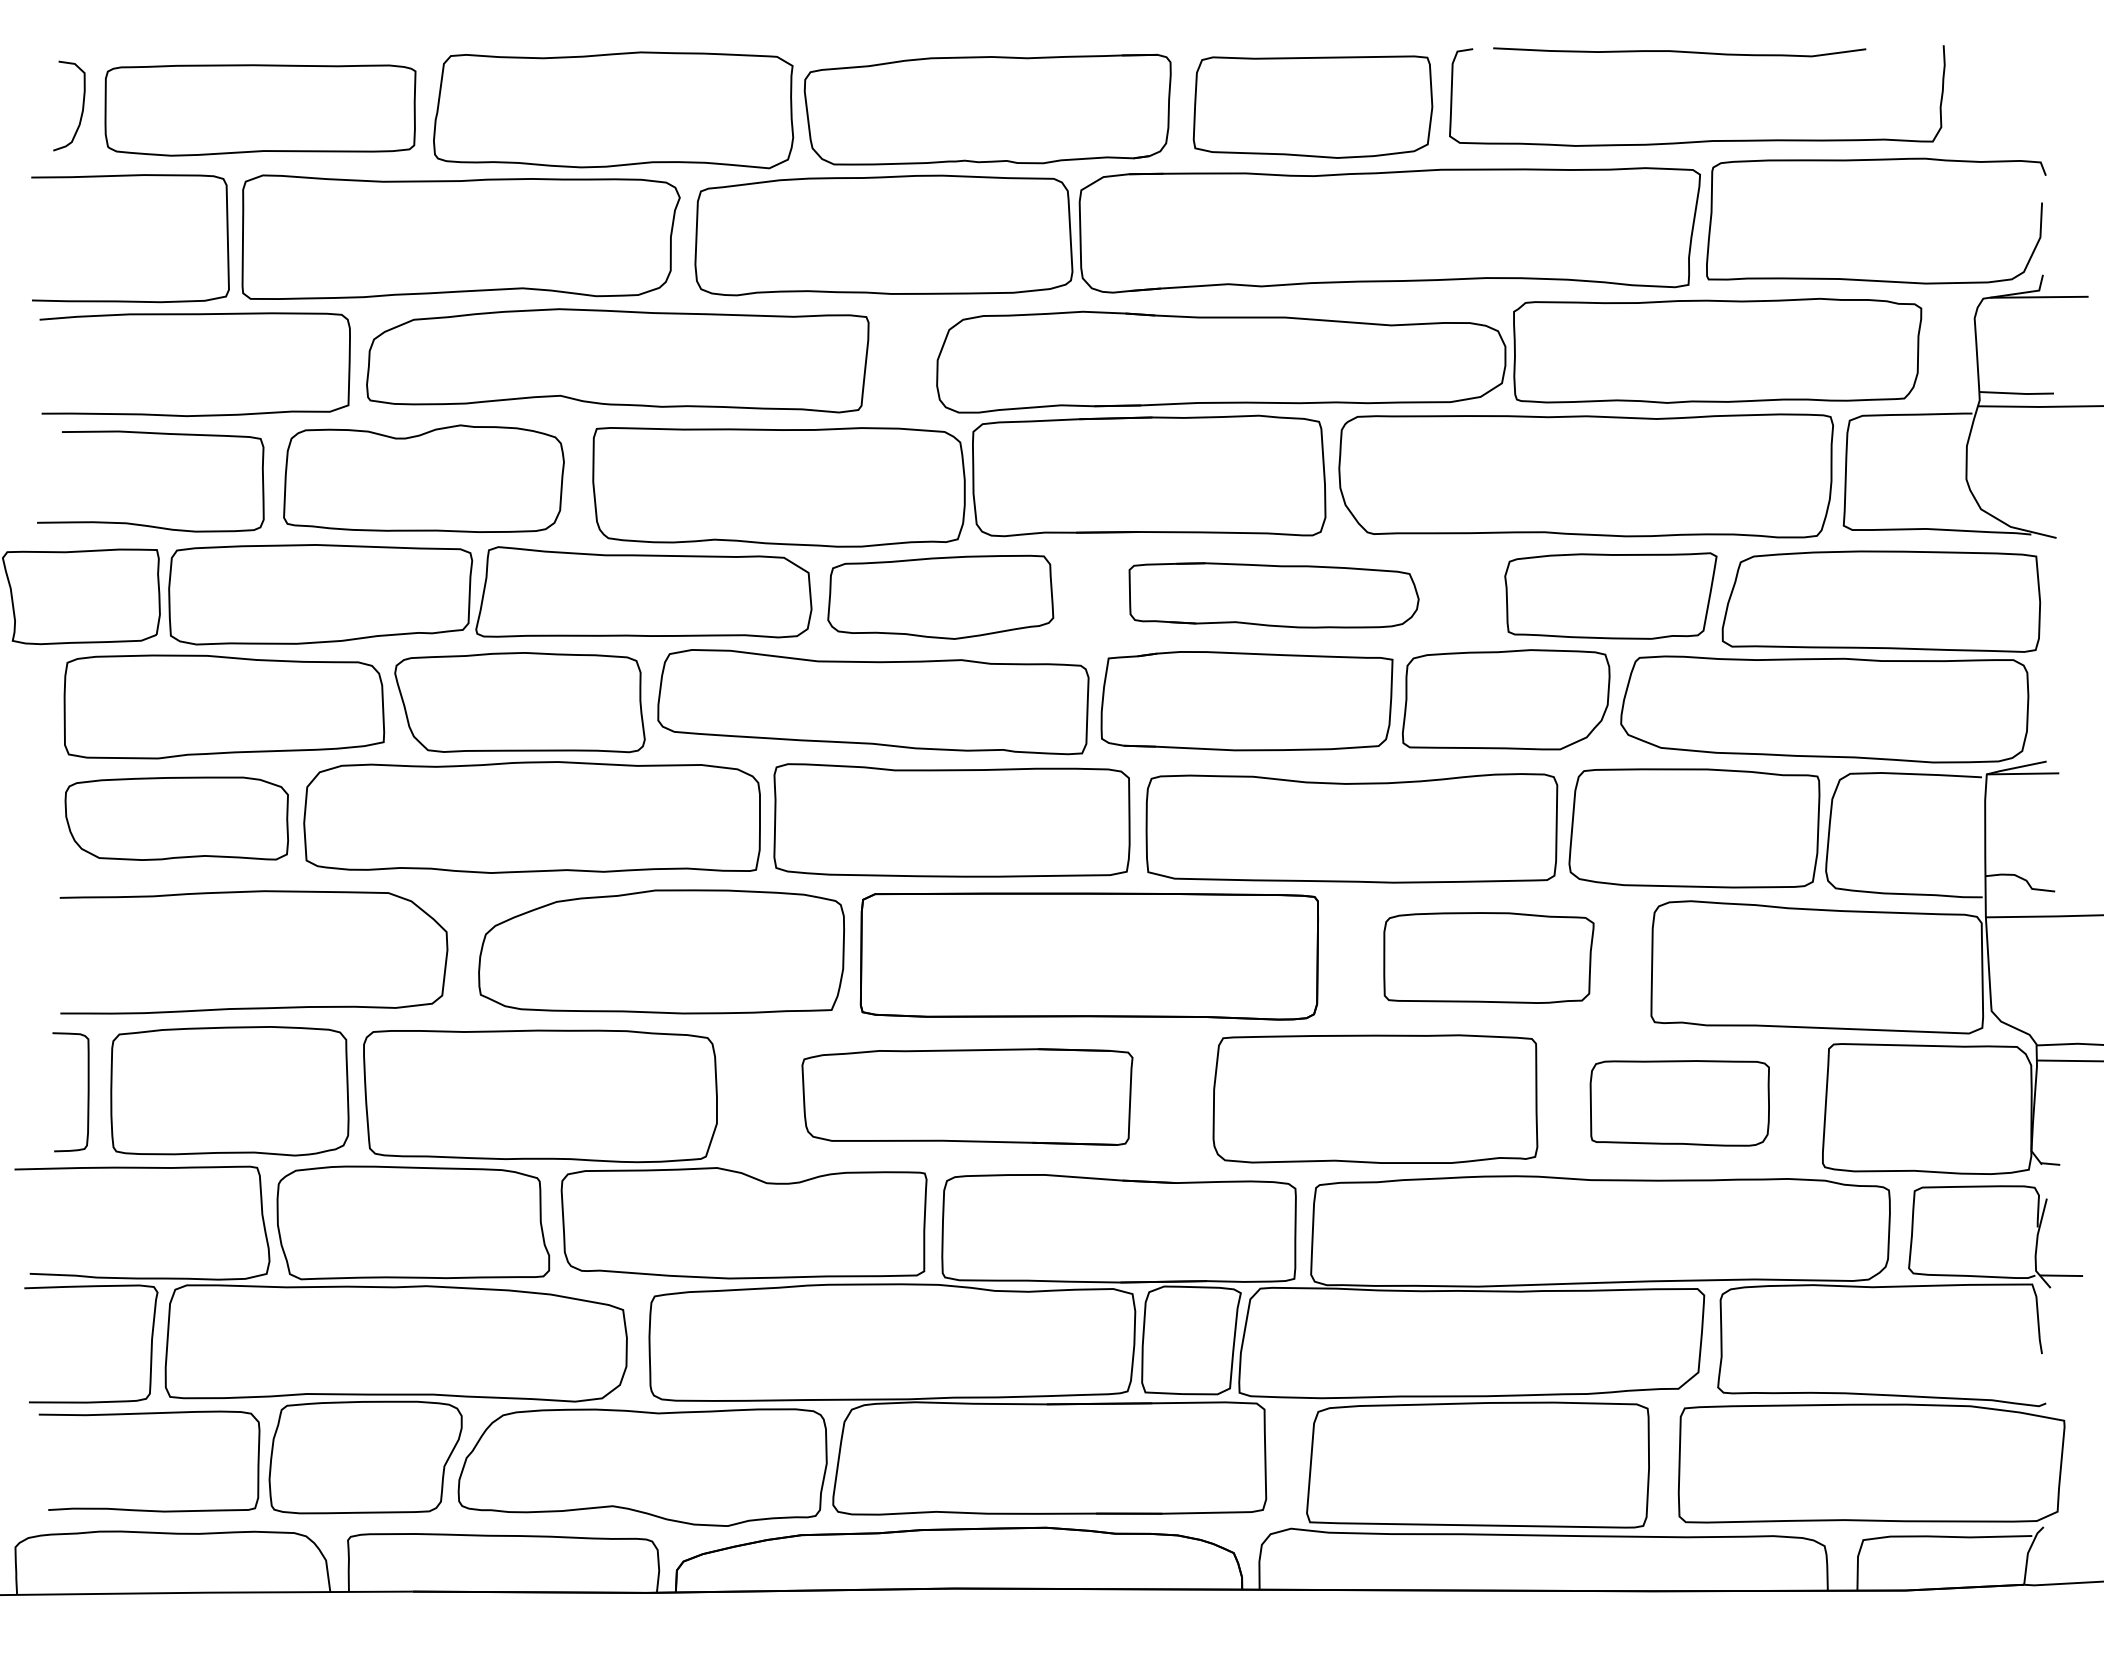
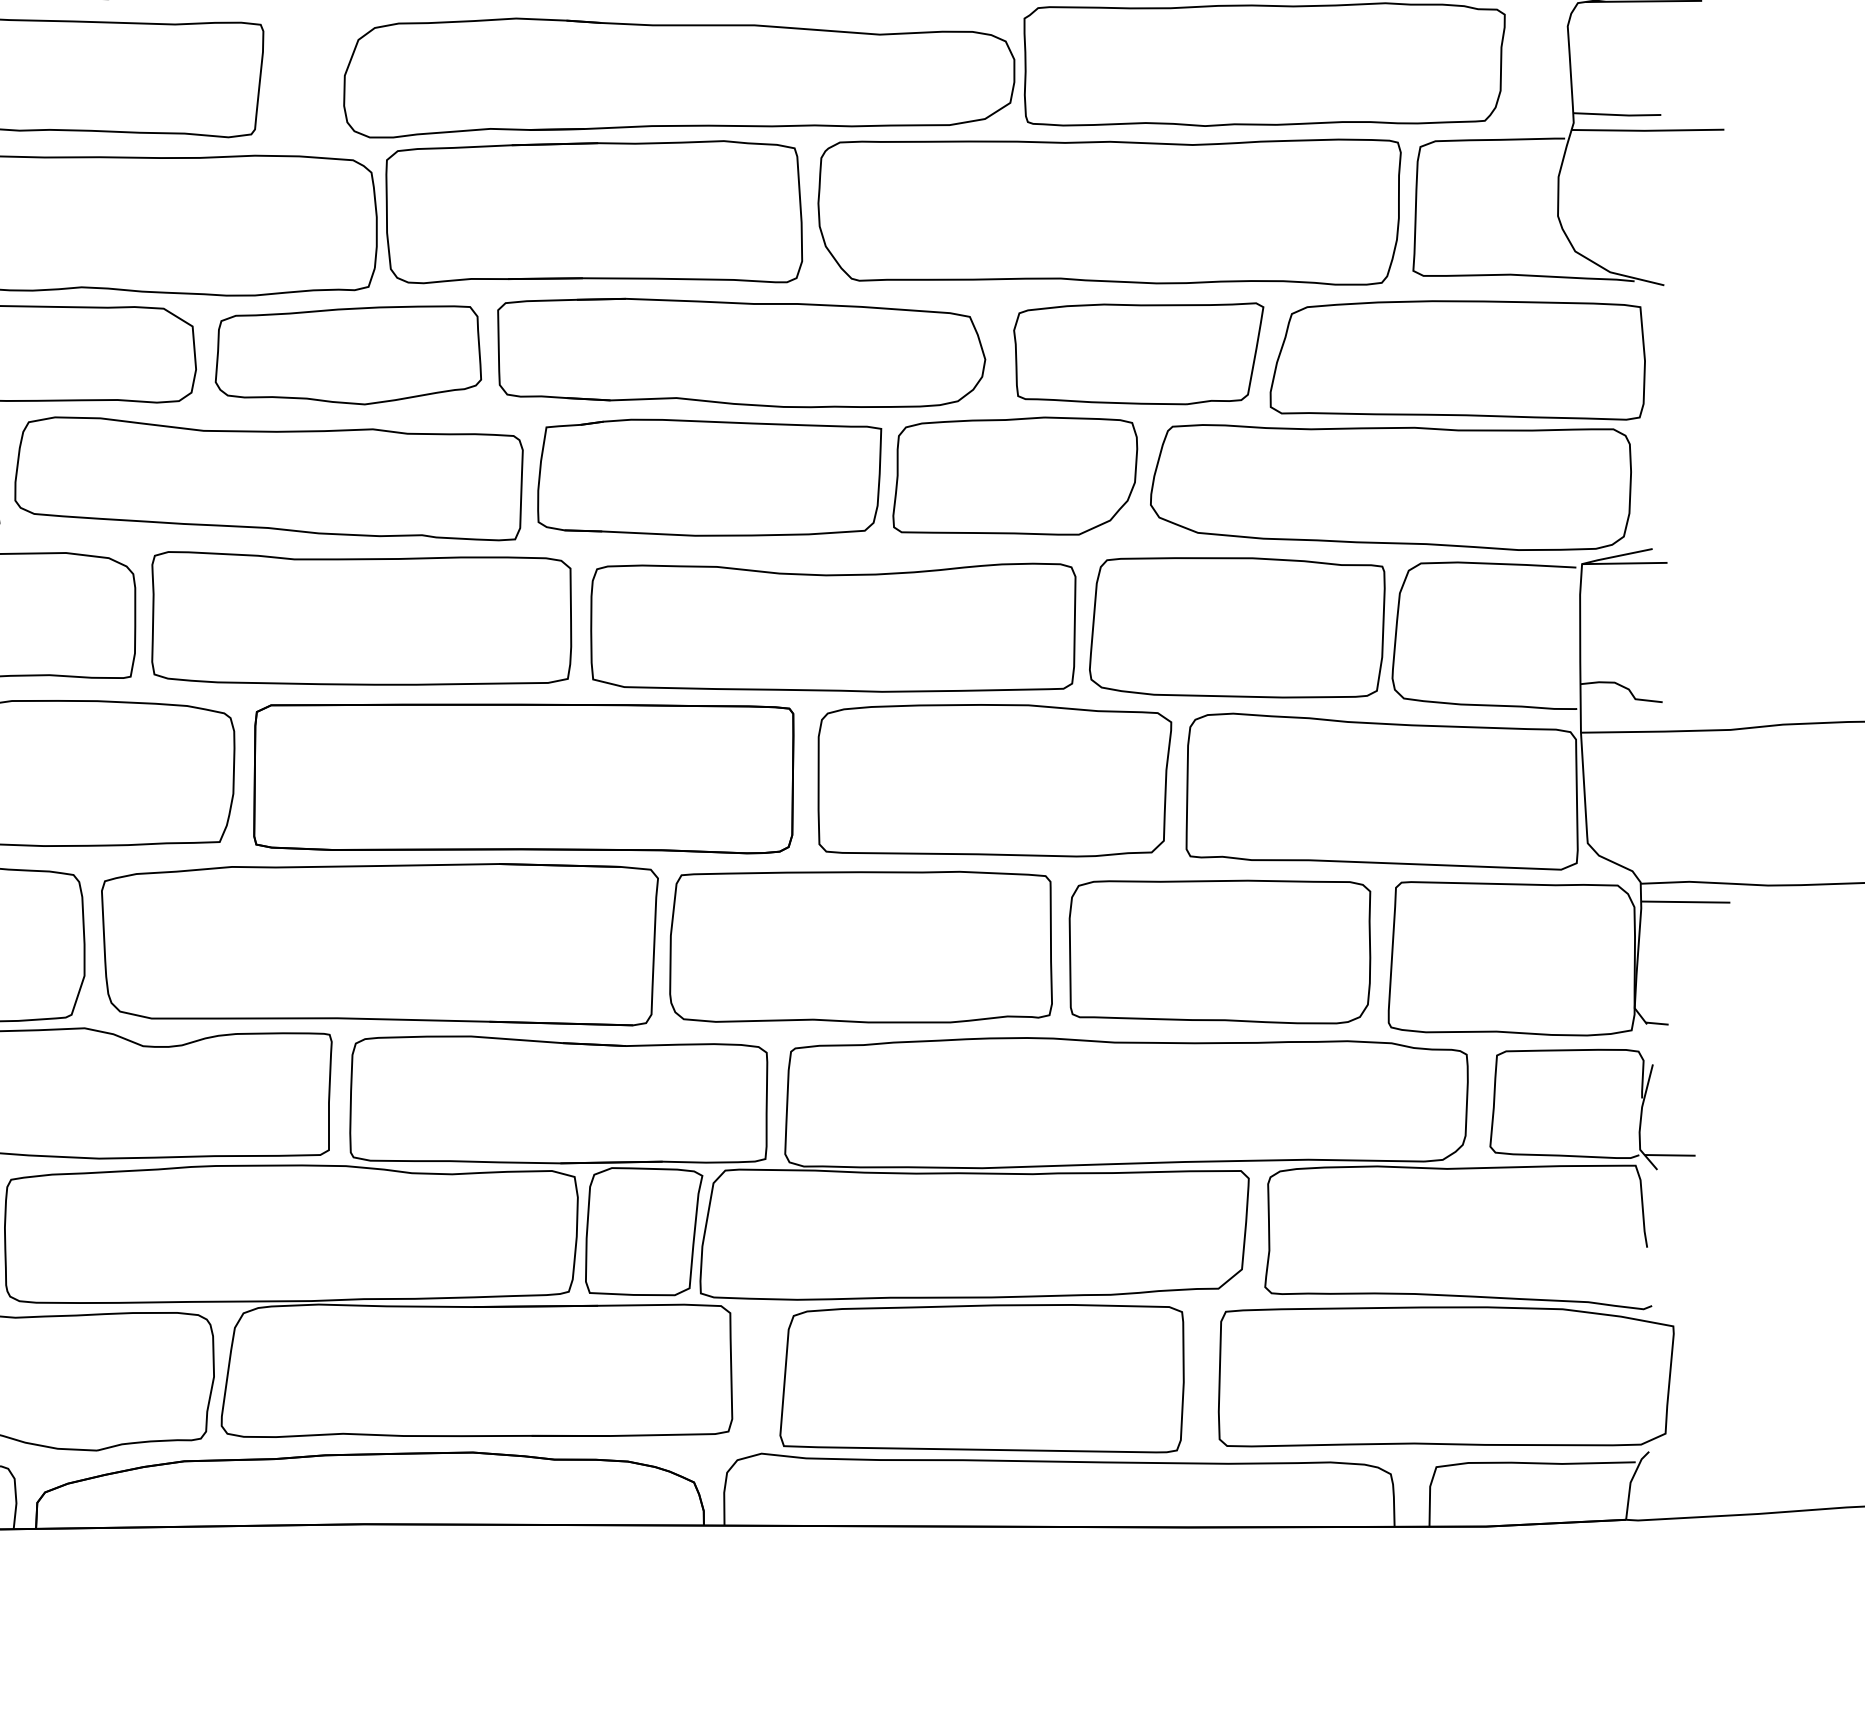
part: (1273, 595) -> (740, 353), size x1.43
part: (1488, 957) -> (994, 780), size x1.43
part: (967, 1096) -> (379, 943), size x1.43
part: (1679, 1103) -> (1219, 952), size x1.43

